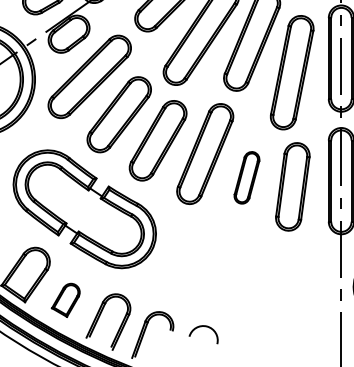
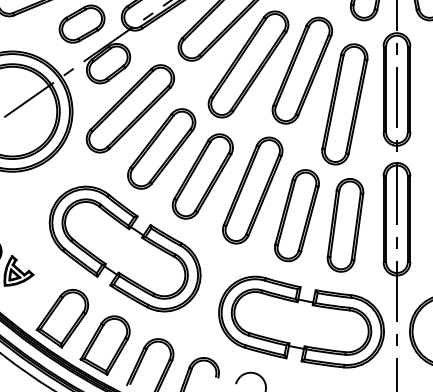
part: (246, 177) -> (296, 215), size x1.67
part: (251, 277) -> (301, 321), added
part: (65, 300) -> (104, 345), size x1.67

